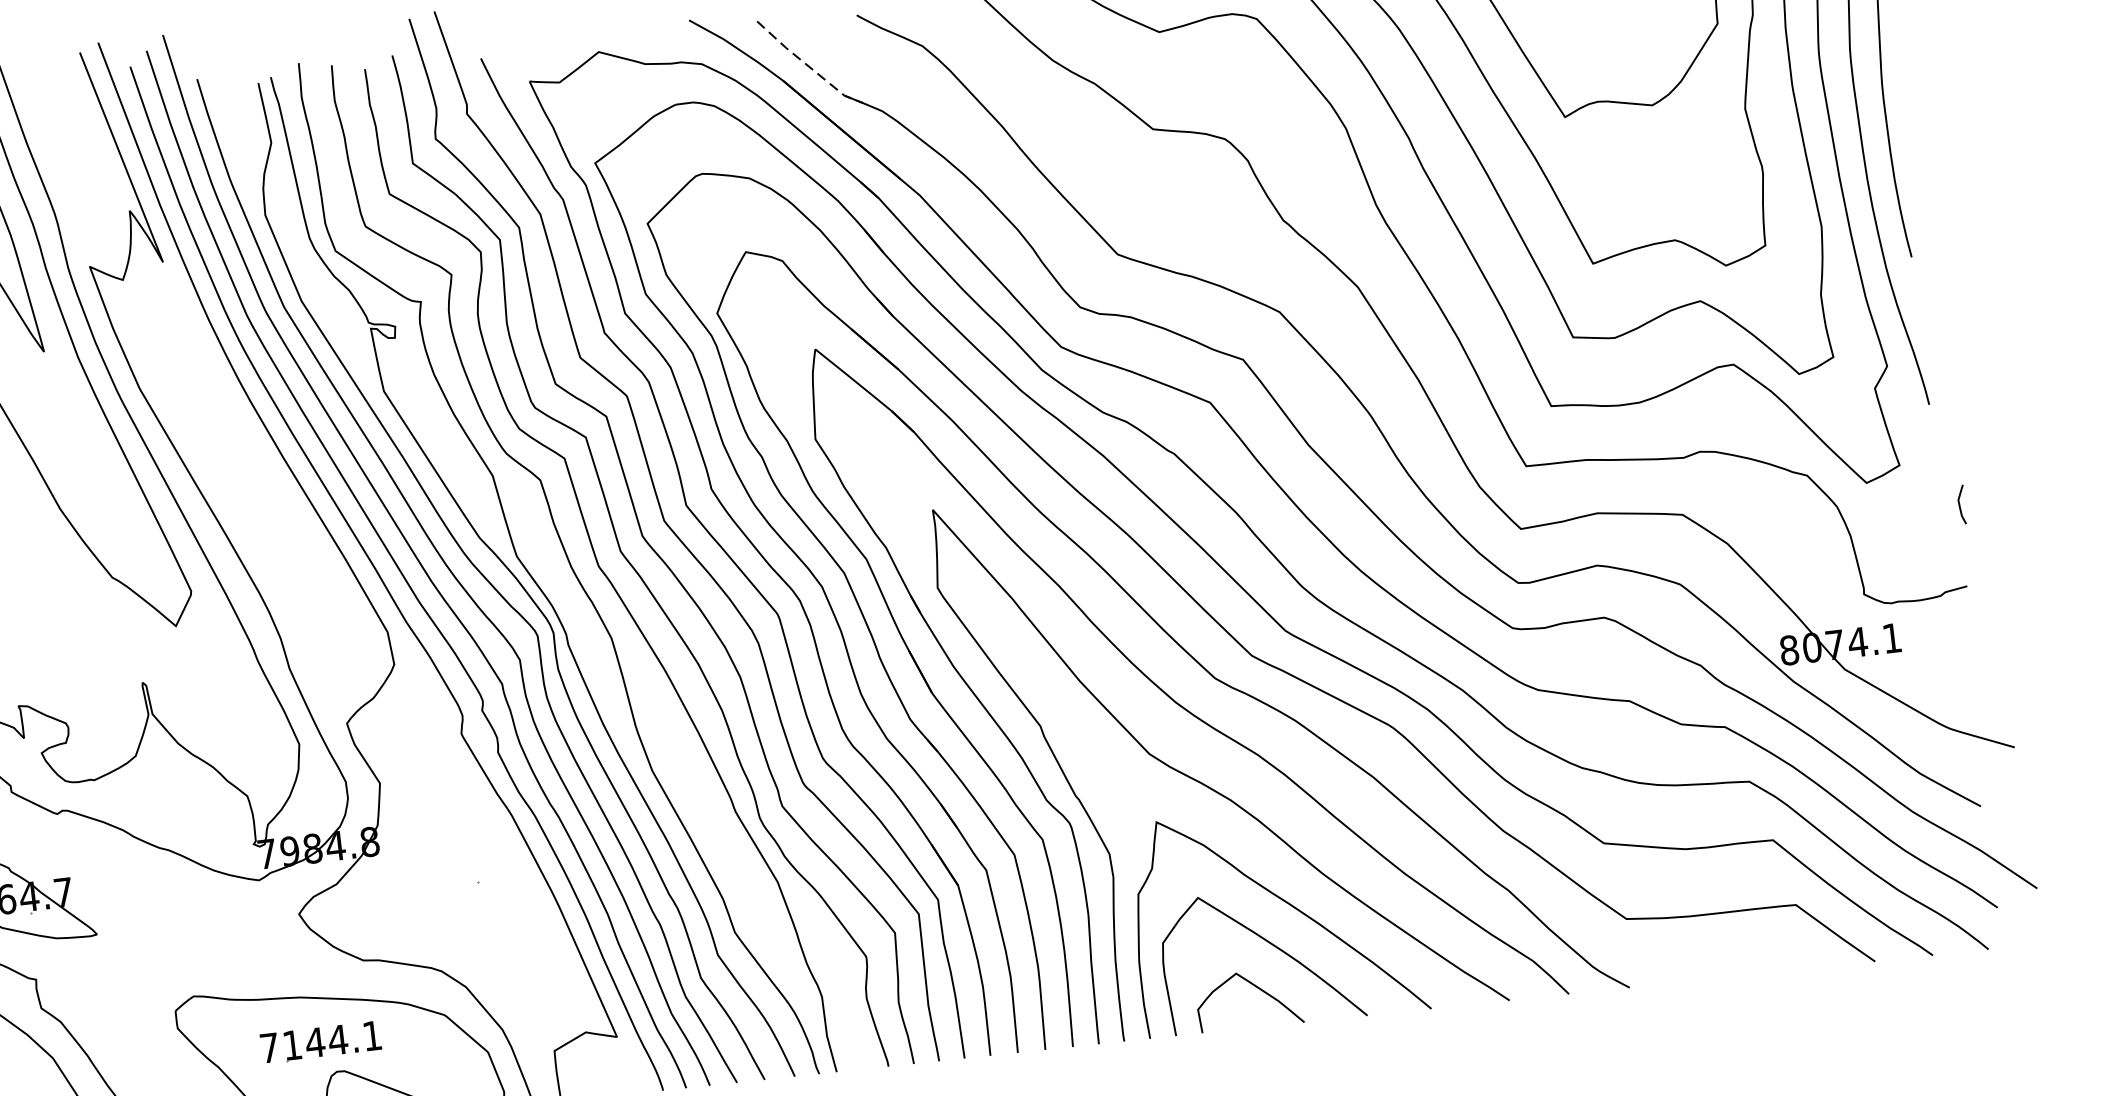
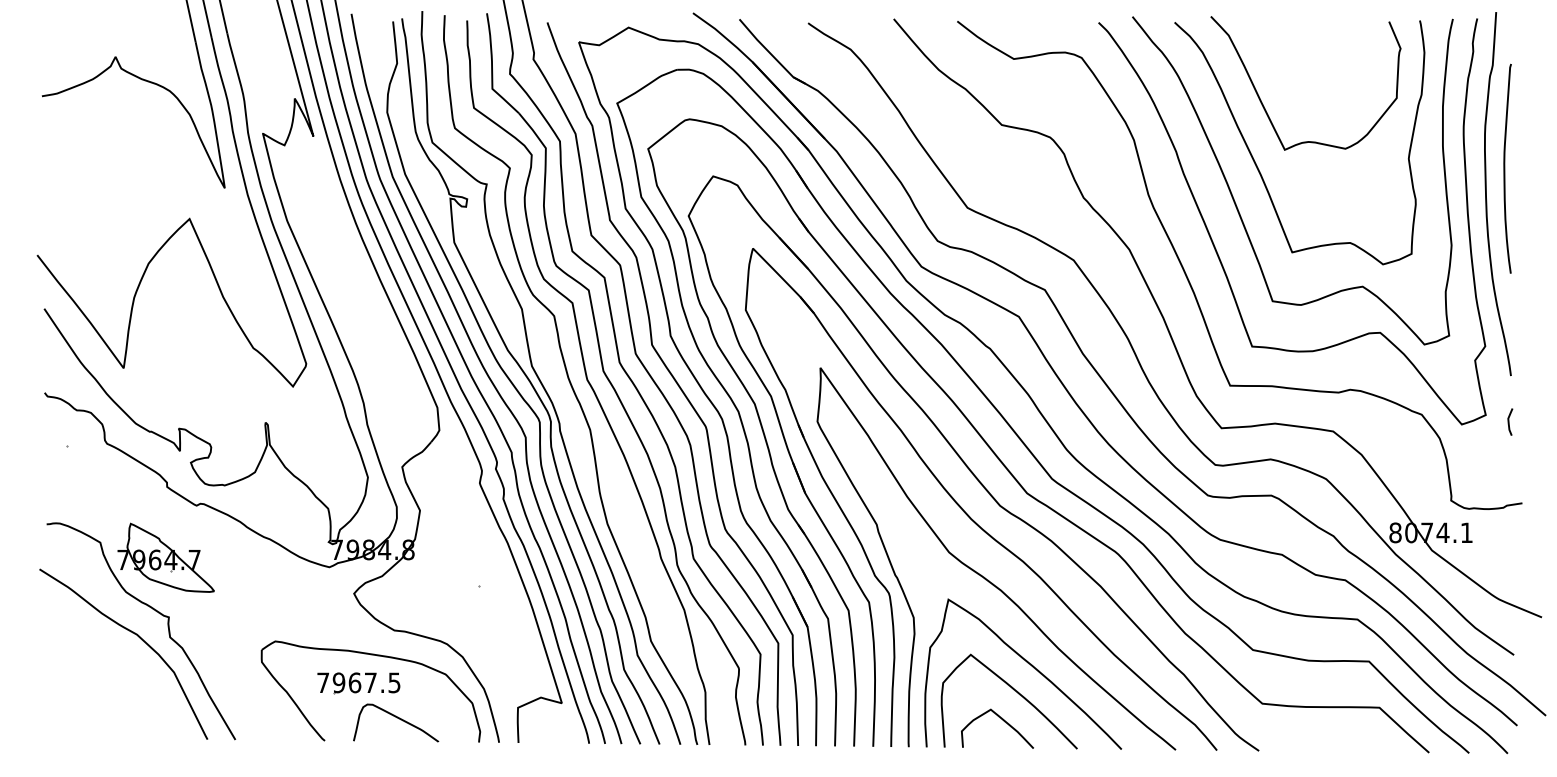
line: (809, 66) -> (771, 54), dashed -> solid
curve: (1960, 504) -> (1509, 421), moved
text: (331, 1040) -> (366, 682), 7144.1 -> 7967.5

